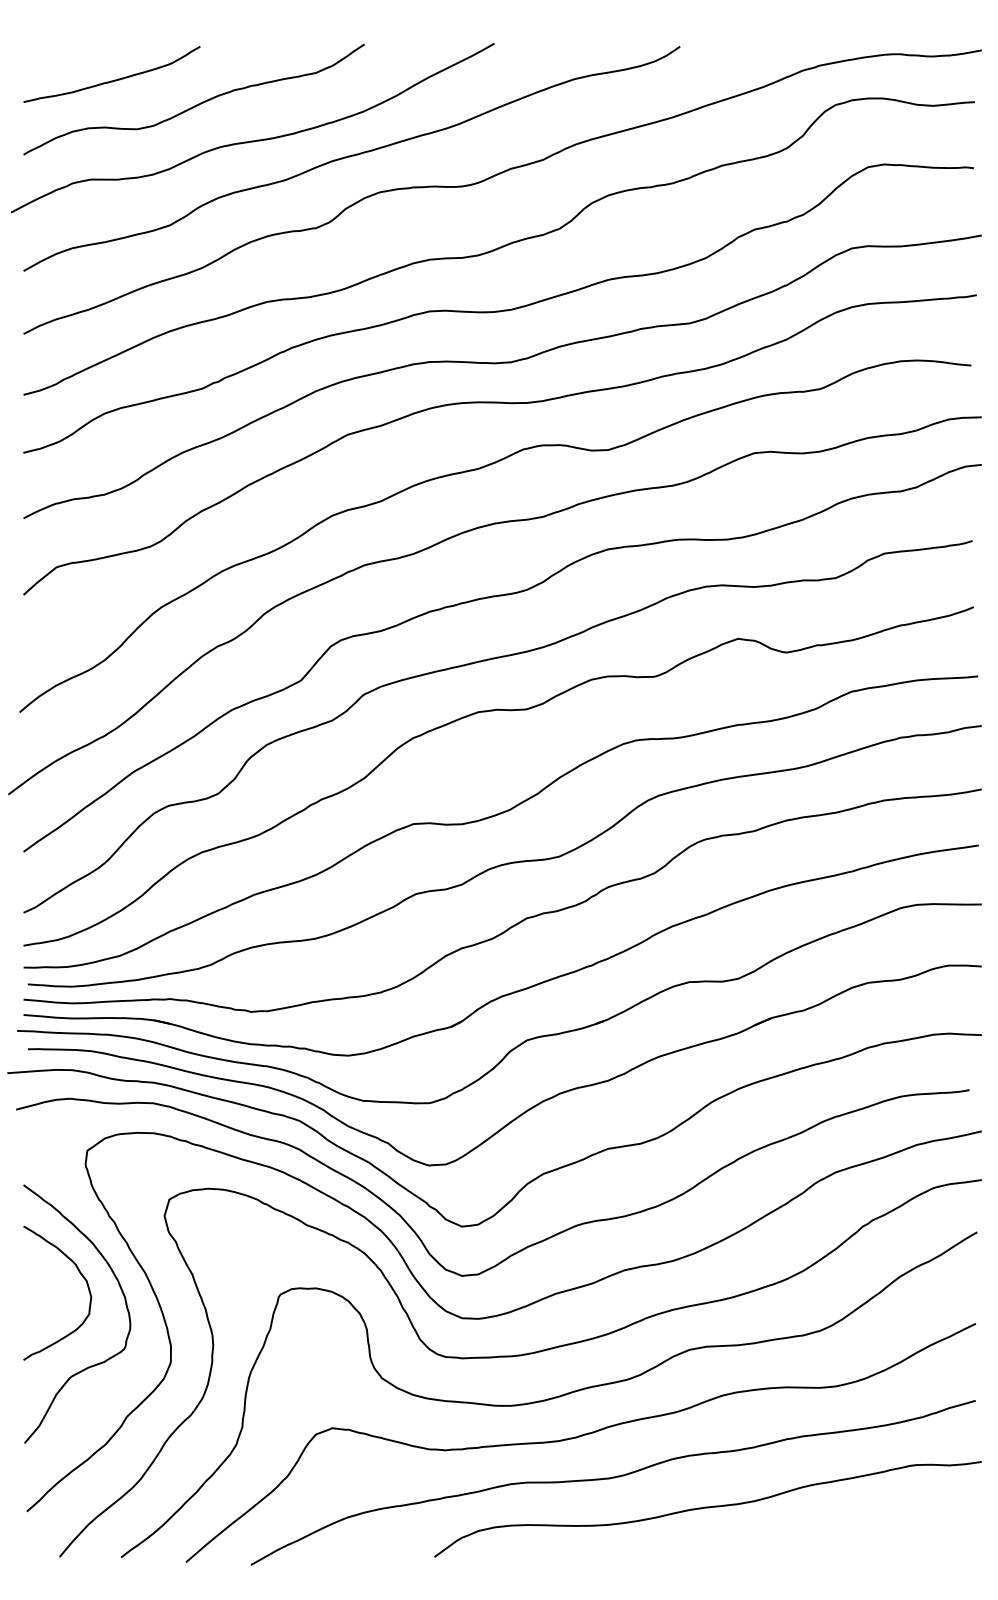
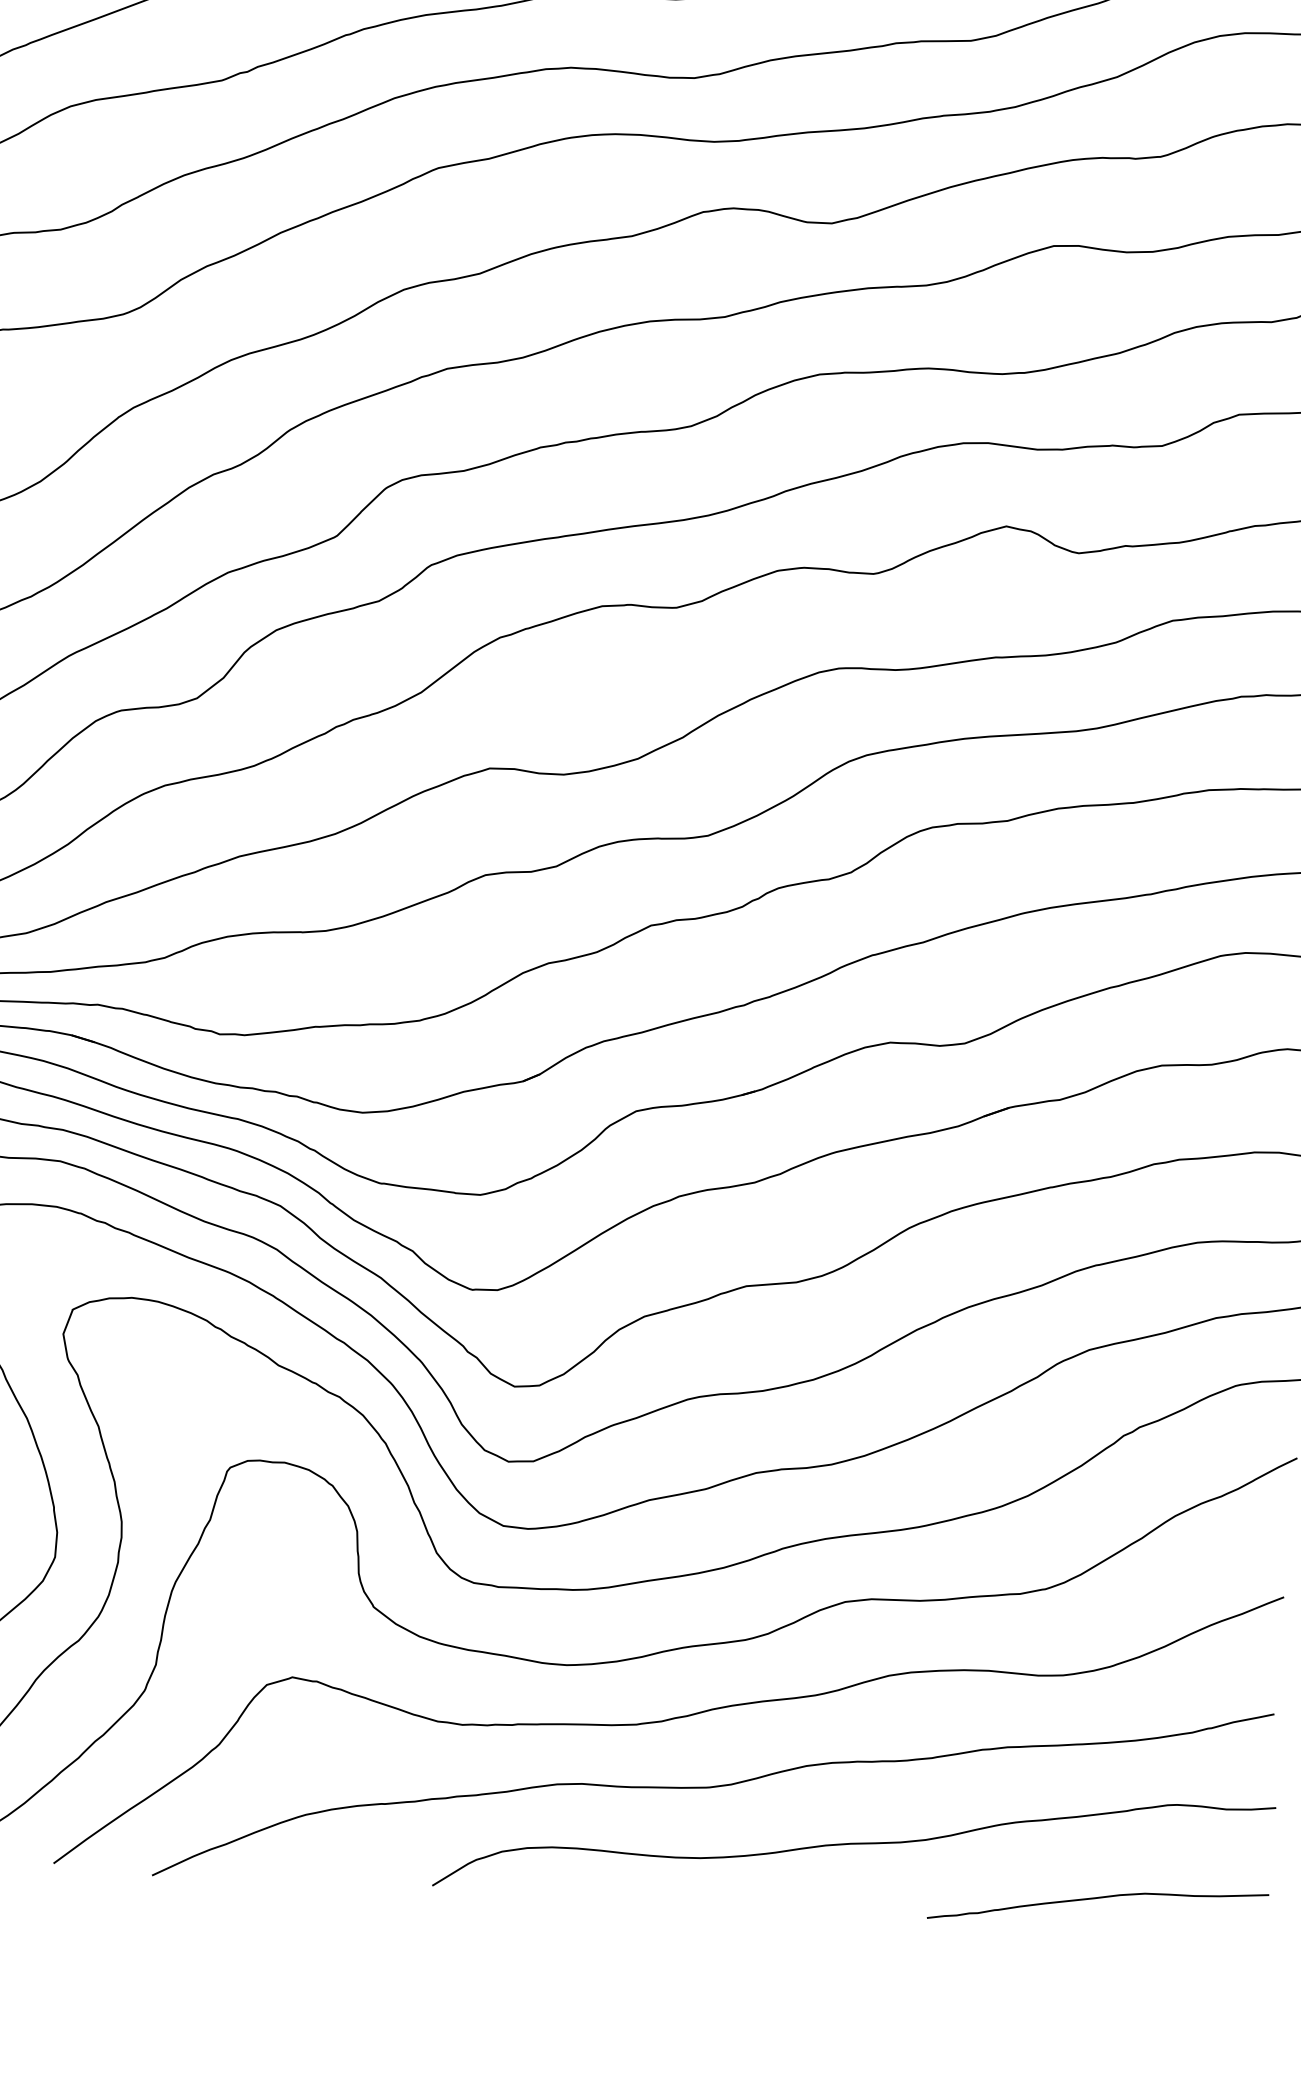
curve: (868, 1531) -> (1095, 1900), added

